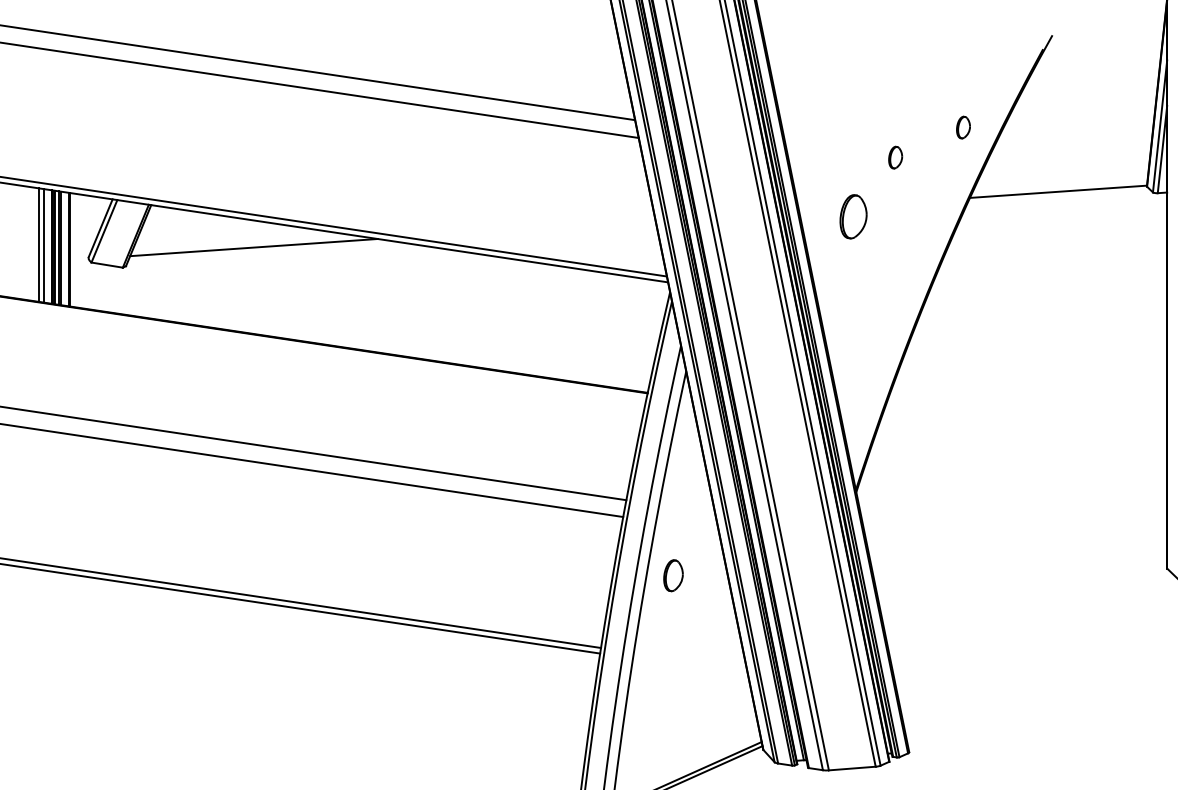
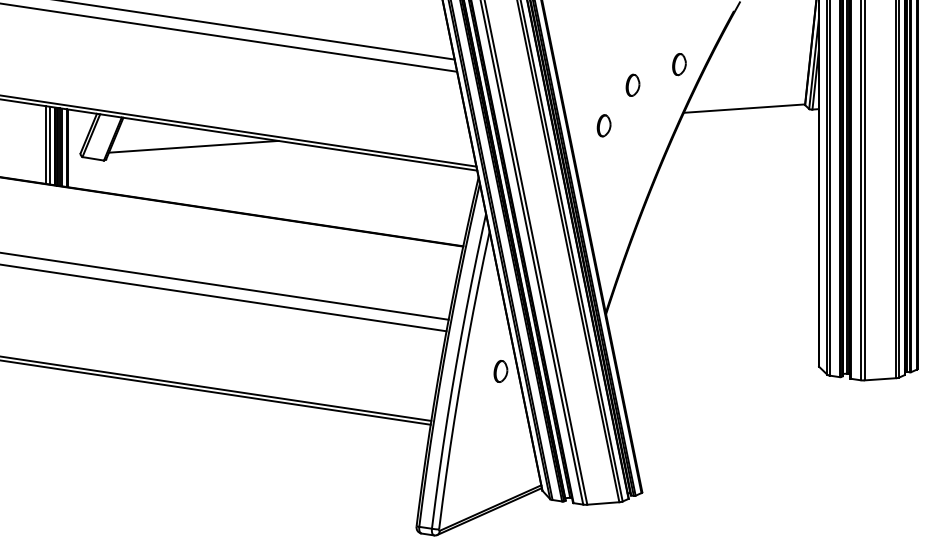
part: (963, 127) -> (679, 64), size x1.43
part: (894, 156) -> (632, 84), size x1.43
part: (852, 216) -> (603, 125), size x0.71
part: (672, 575) -> (500, 371), moved

